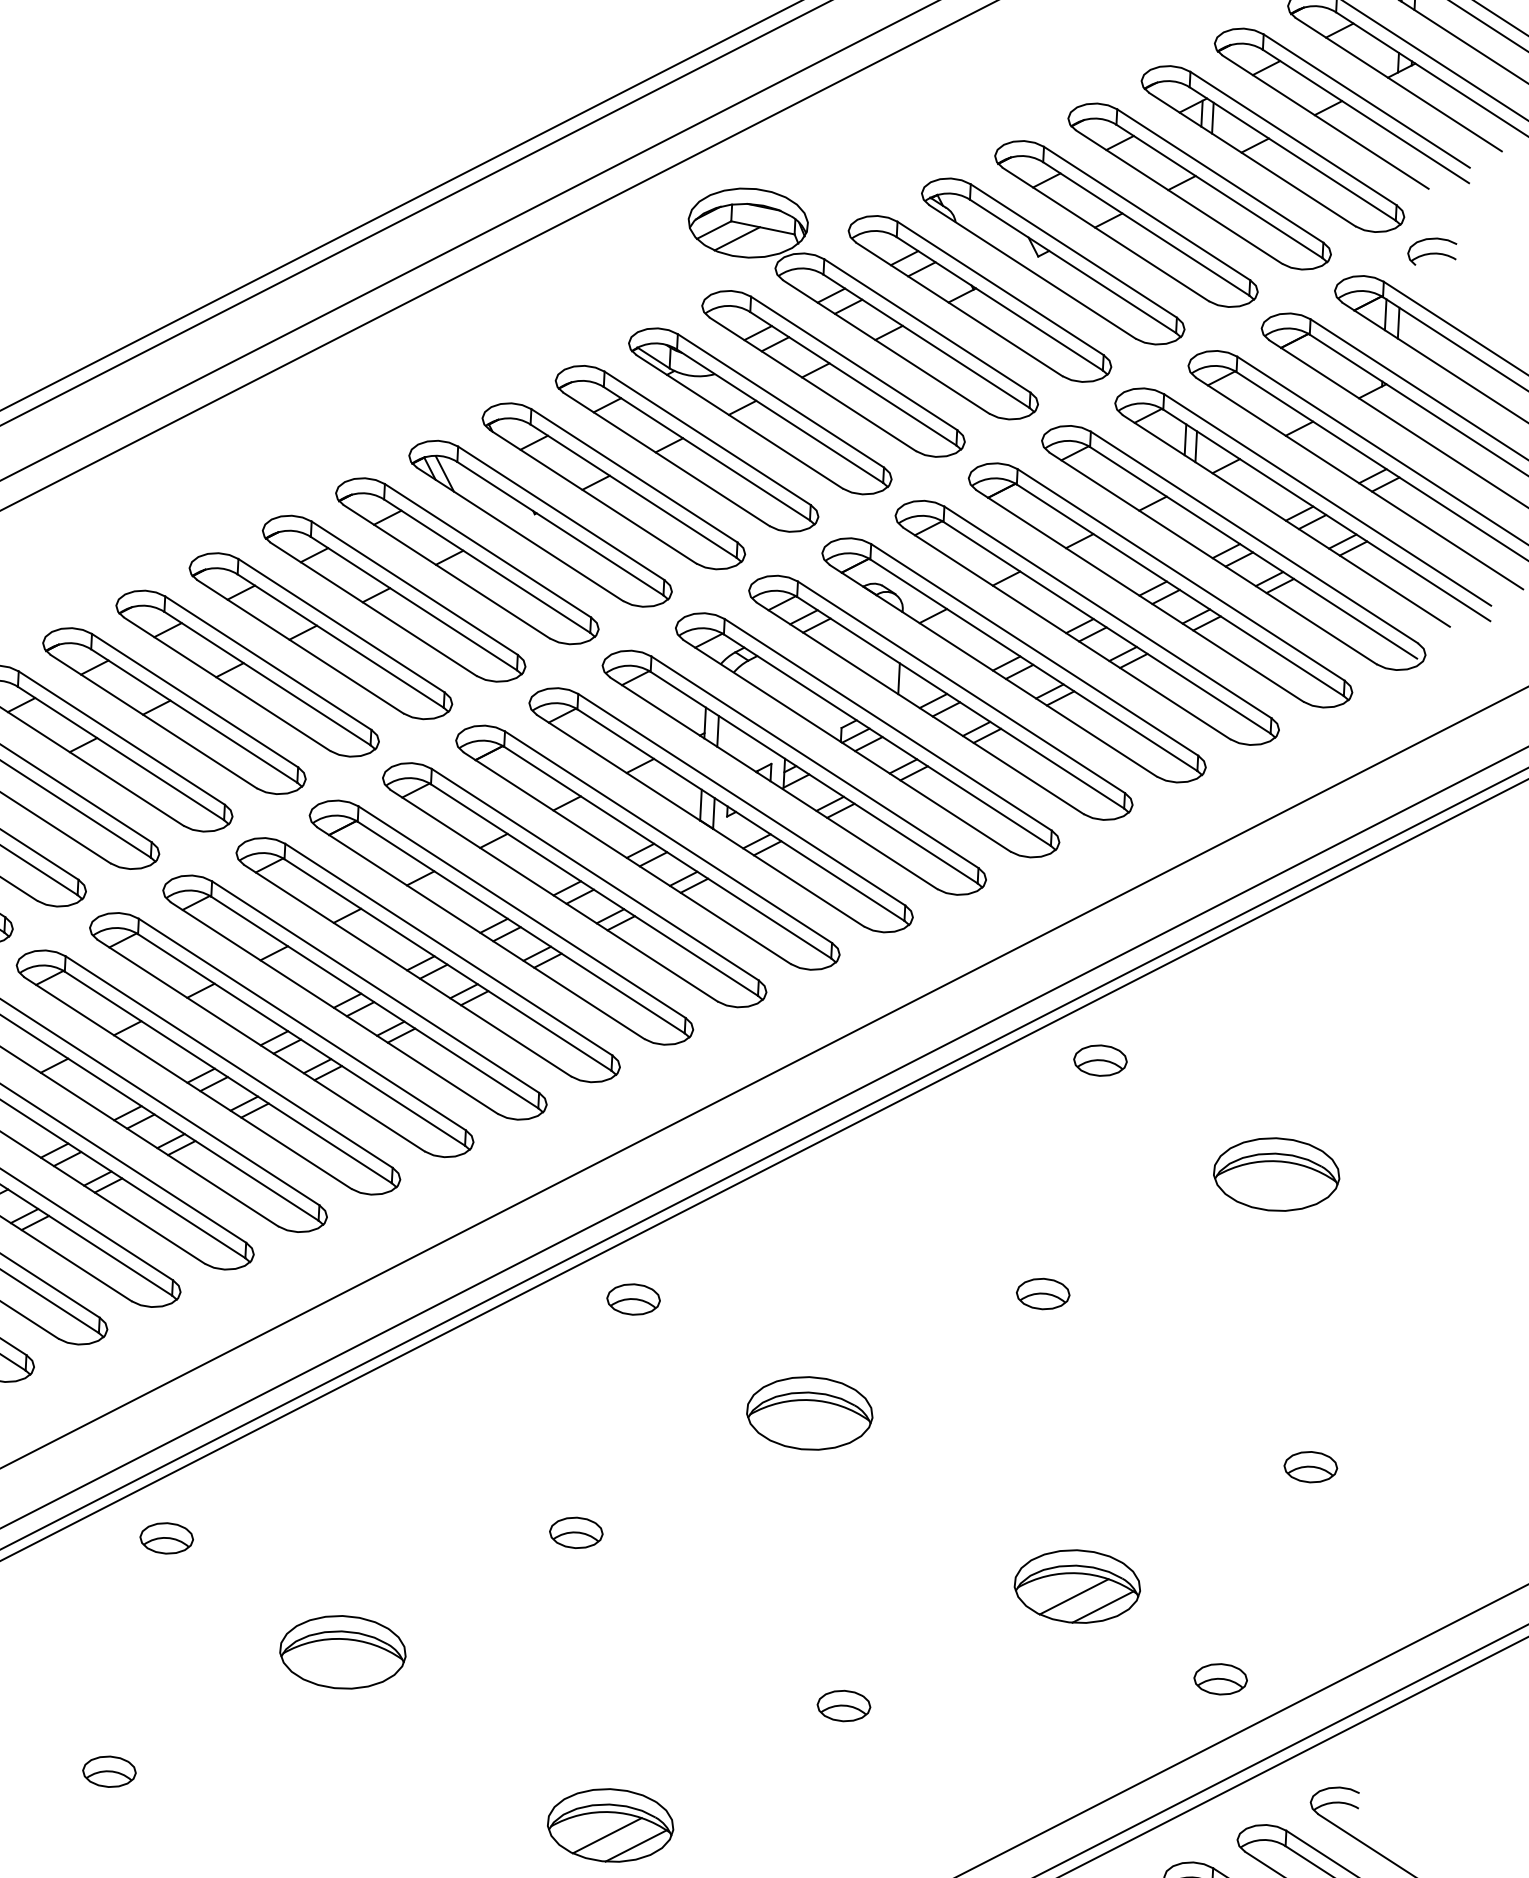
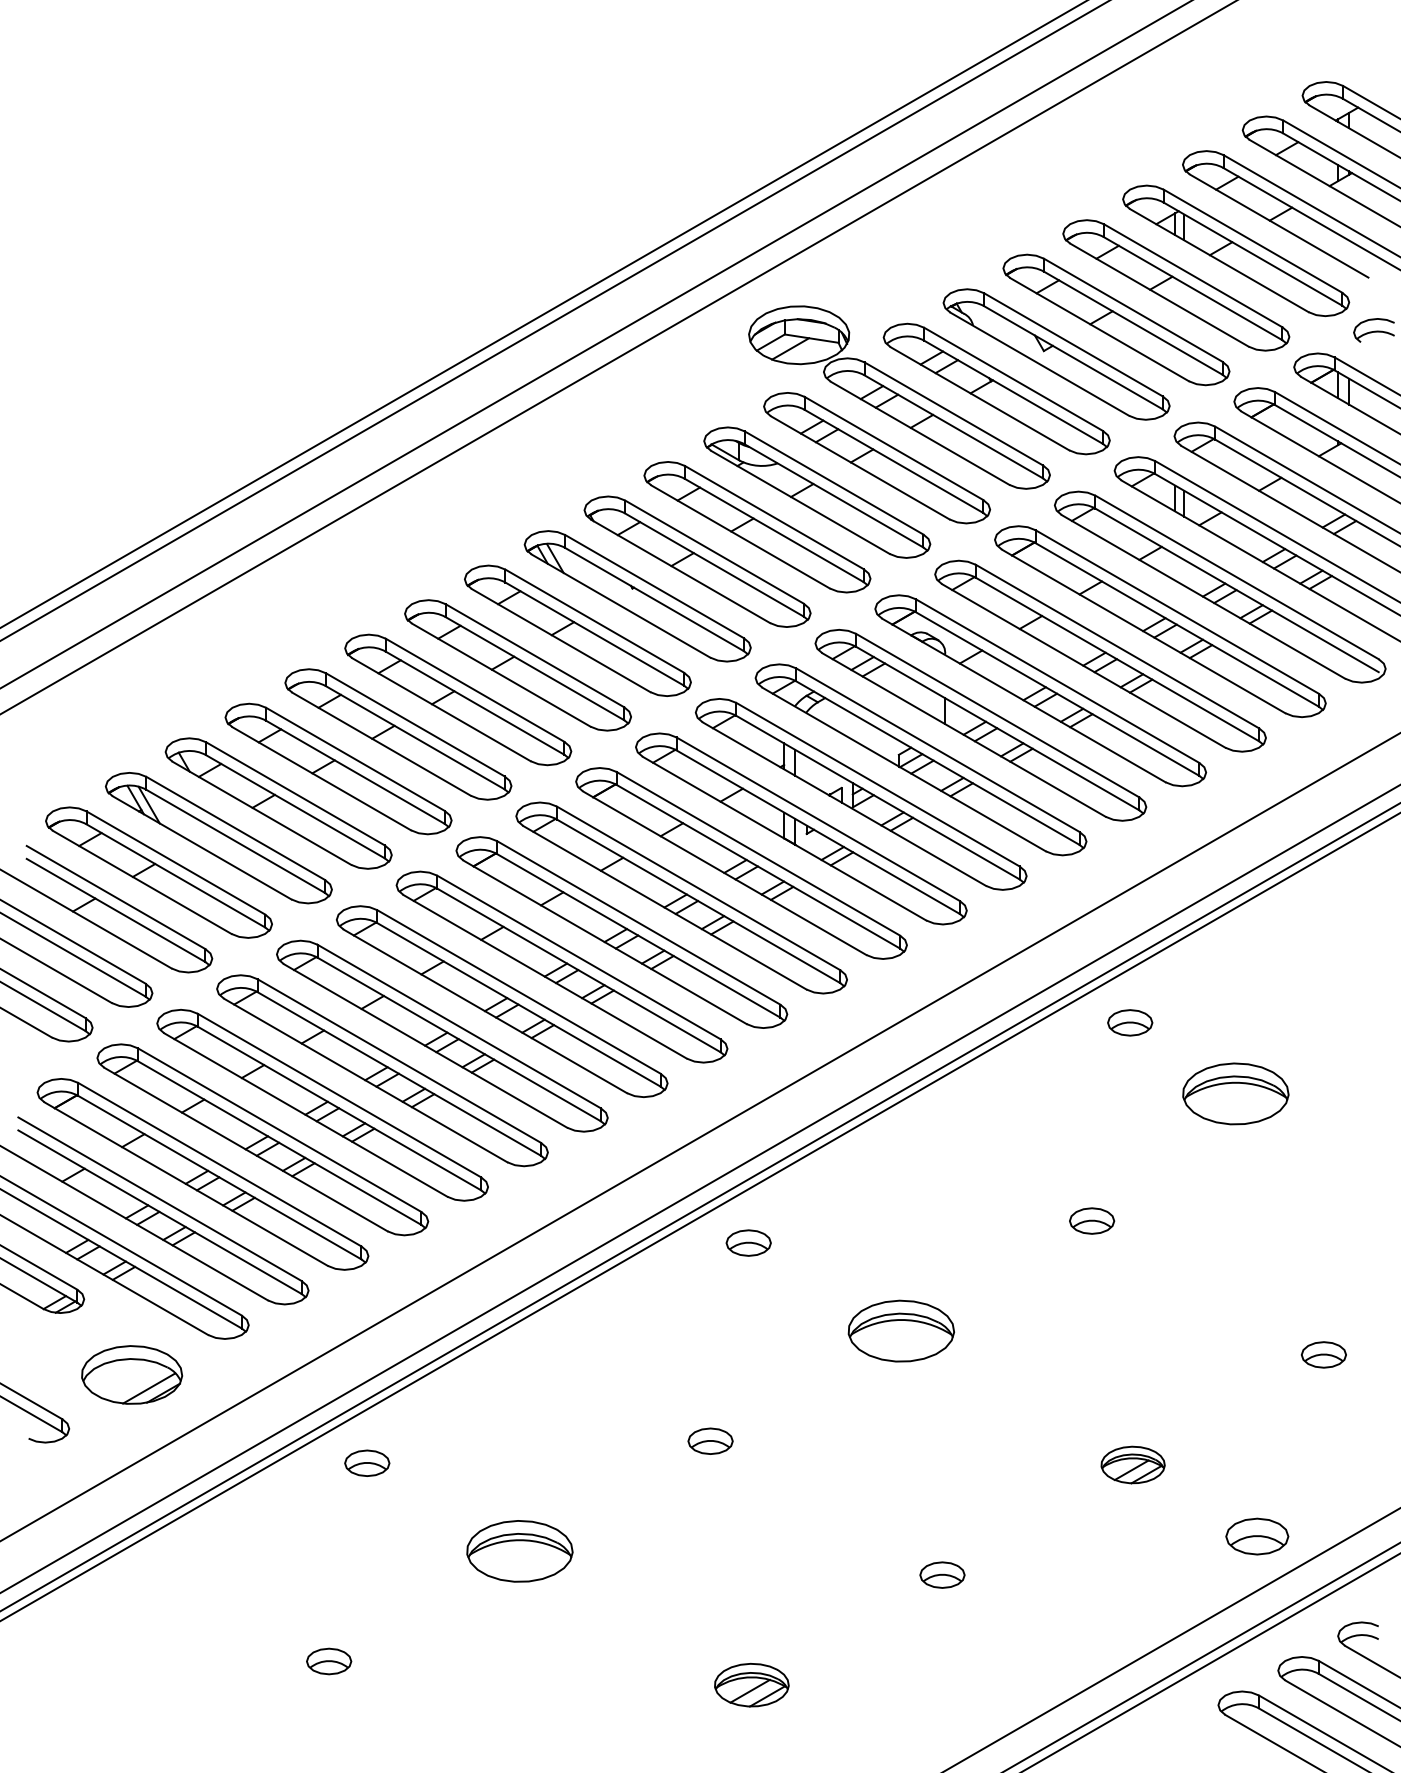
part: (1276, 1174) -> (1235, 1093), moved
part: (1076, 1585) -> (1132, 1464), size x0.6
part: (1220, 1679) -> (1257, 1536), size x1.4
part: (610, 1824) -> (751, 1684), size x0.7

